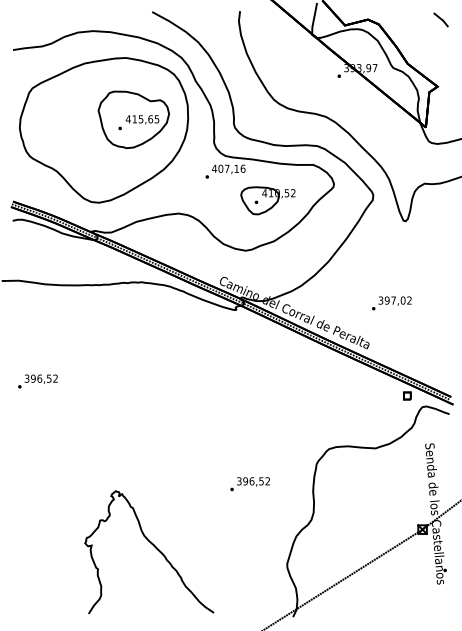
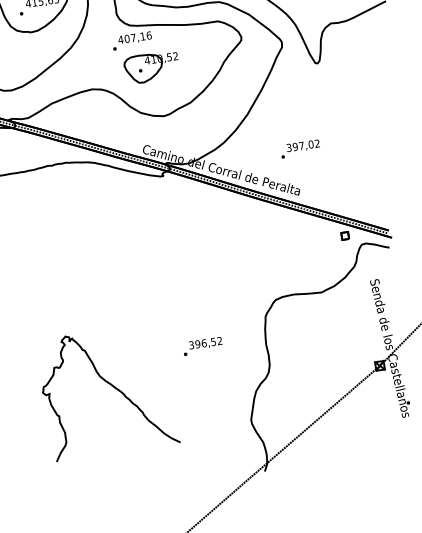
part: (267, 200) -> (151, 67), moved
text: (391, 303) -> (300, 149), moved
curve: (154, 547) -> (112, 386), moved

